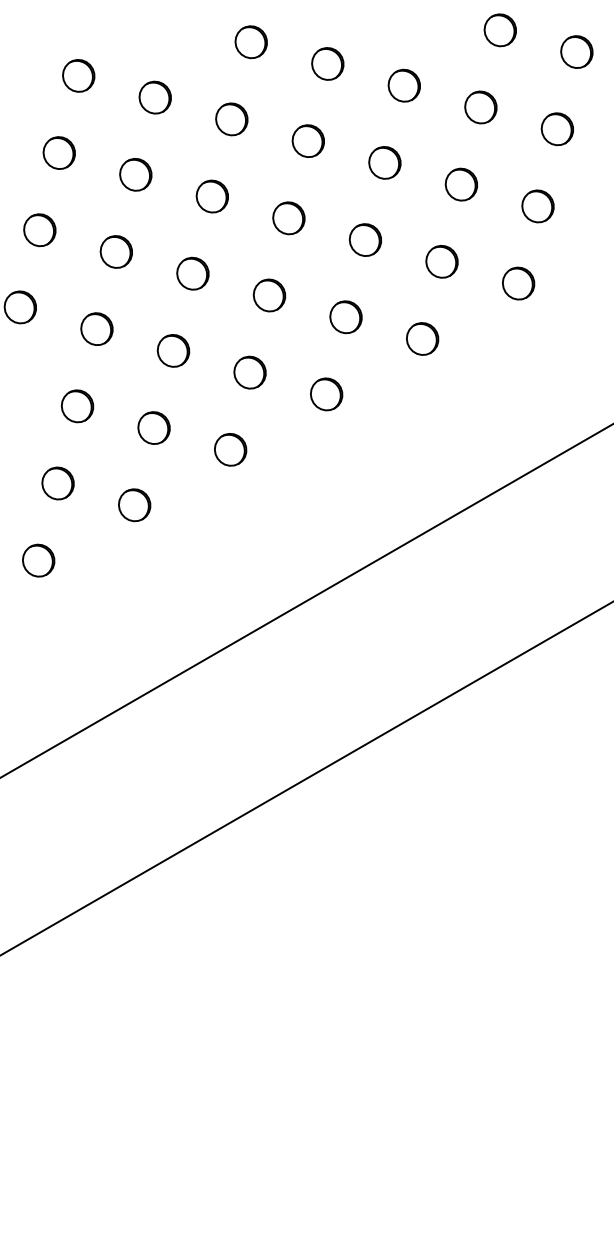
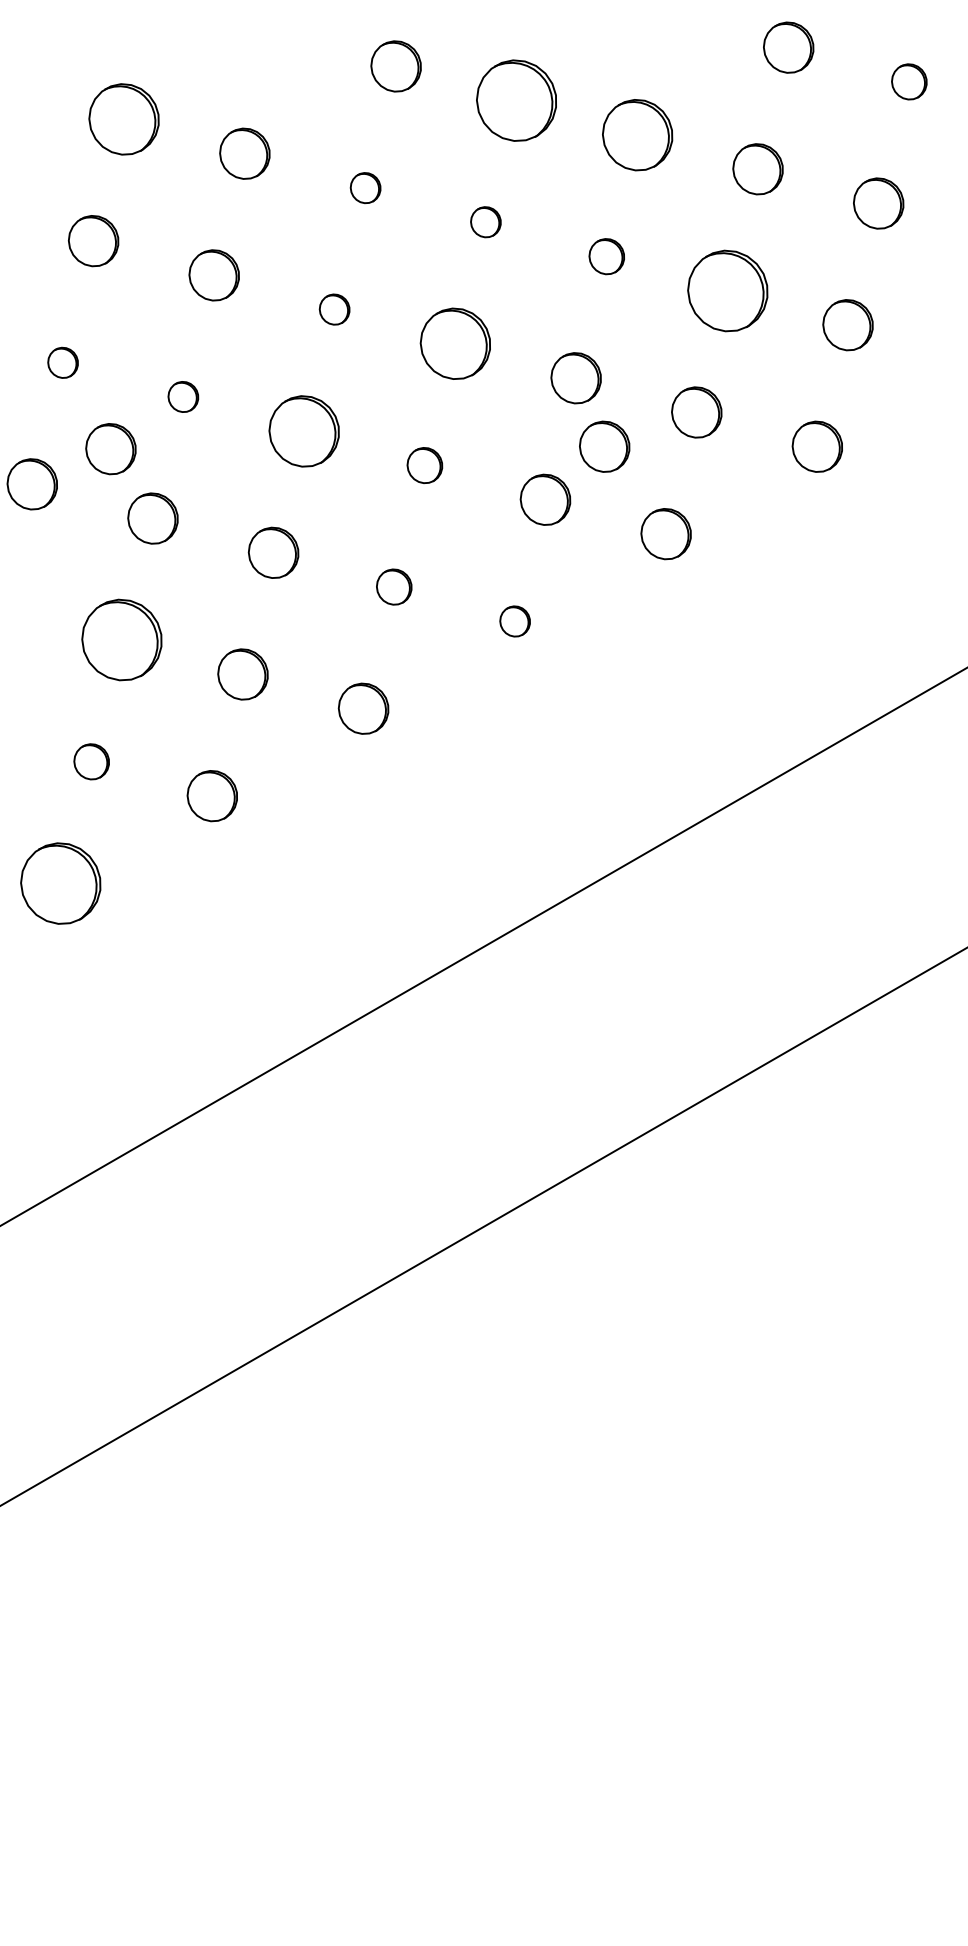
part: (576, 51) -> (908, 81), size x0.7
part: (327, 63) -> (516, 99), size x1.6
part: (78, 75) -> (123, 118), size x1.4
part: (403, 85) -> (636, 134), size x1.4
part: (231, 119) -> (365, 188), size x0.6
part: (307, 140) -> (484, 221), size x0.6
part: (384, 162) -> (606, 255), size x0.7
part: (460, 184) -> (725, 290), size x1.6
part: (211, 196) -> (333, 309), size x0.6
part: (288, 218) -> (454, 344), size x1.4
part: (39, 230) -> (62, 363), size x0.6
part: (115, 251) -> (182, 396), size x0.6
part: (192, 273) -> (303, 430), size x1.4
part: (383, 283) -> (604, 446), added
part: (69, 284) -> (109, 448), added
part: (269, 295) -> (424, 465), size x0.7
part: (249, 372) -> (393, 586), size x0.7
part: (326, 394) -> (514, 621), size x0.6
part: (77, 406) -> (122, 640), size x1.6
part: (57, 483) -> (90, 761), size x0.7
part: (38, 560) -> (60, 883), size x1.6

